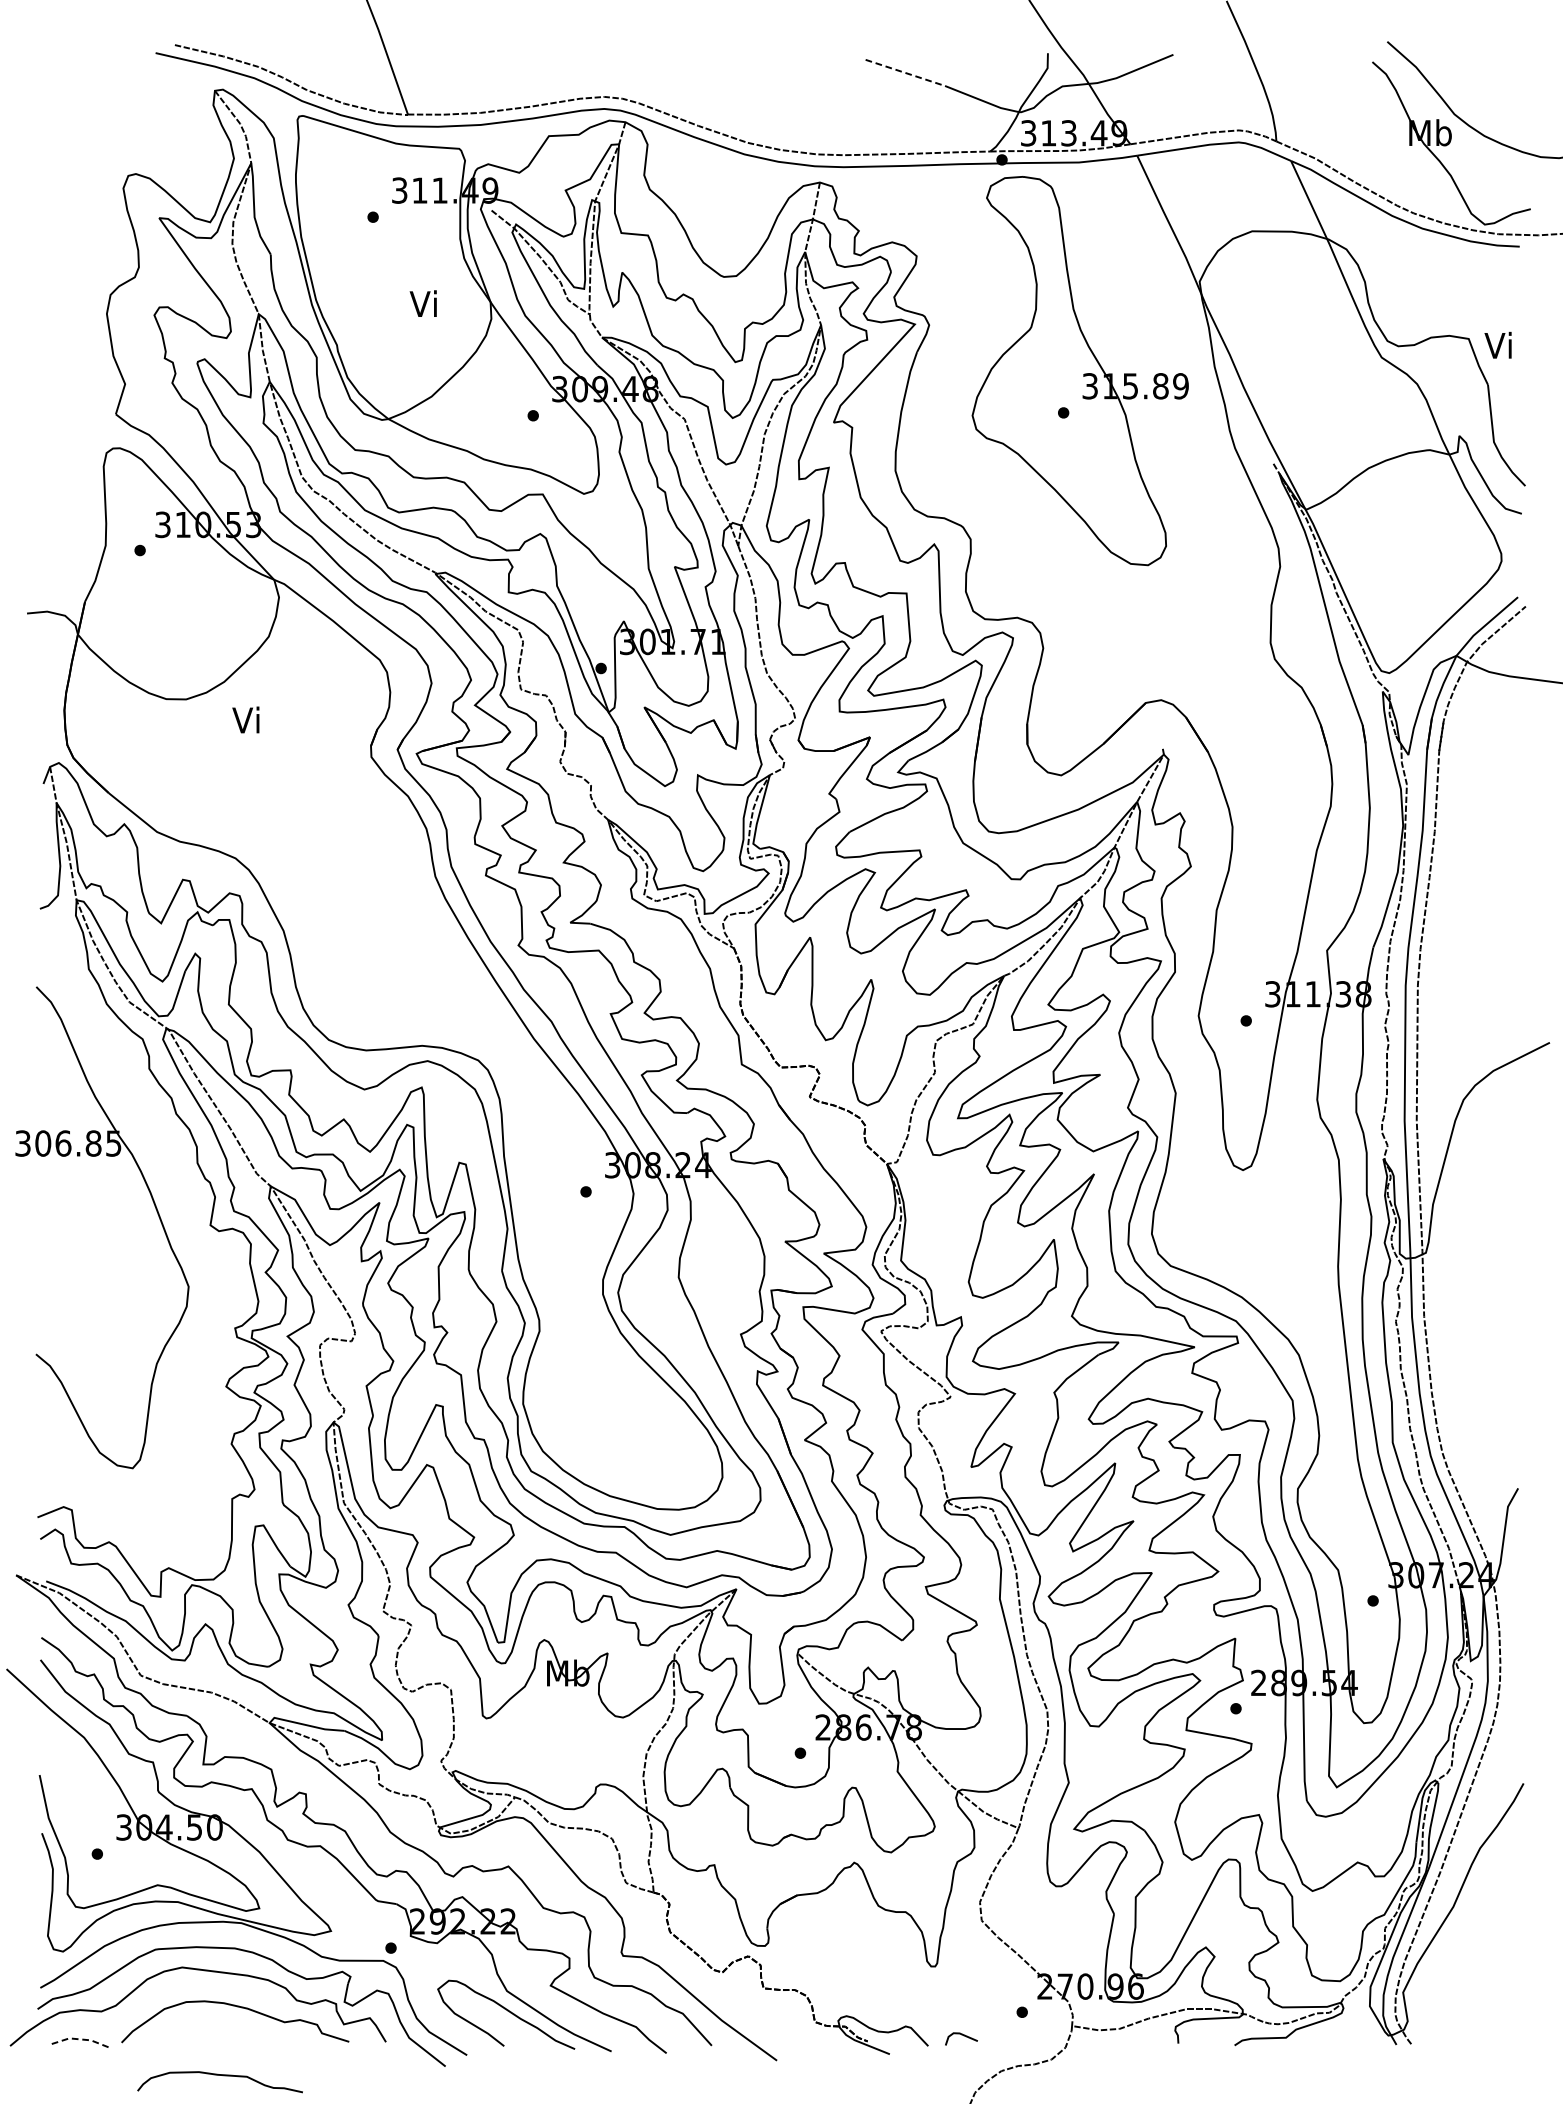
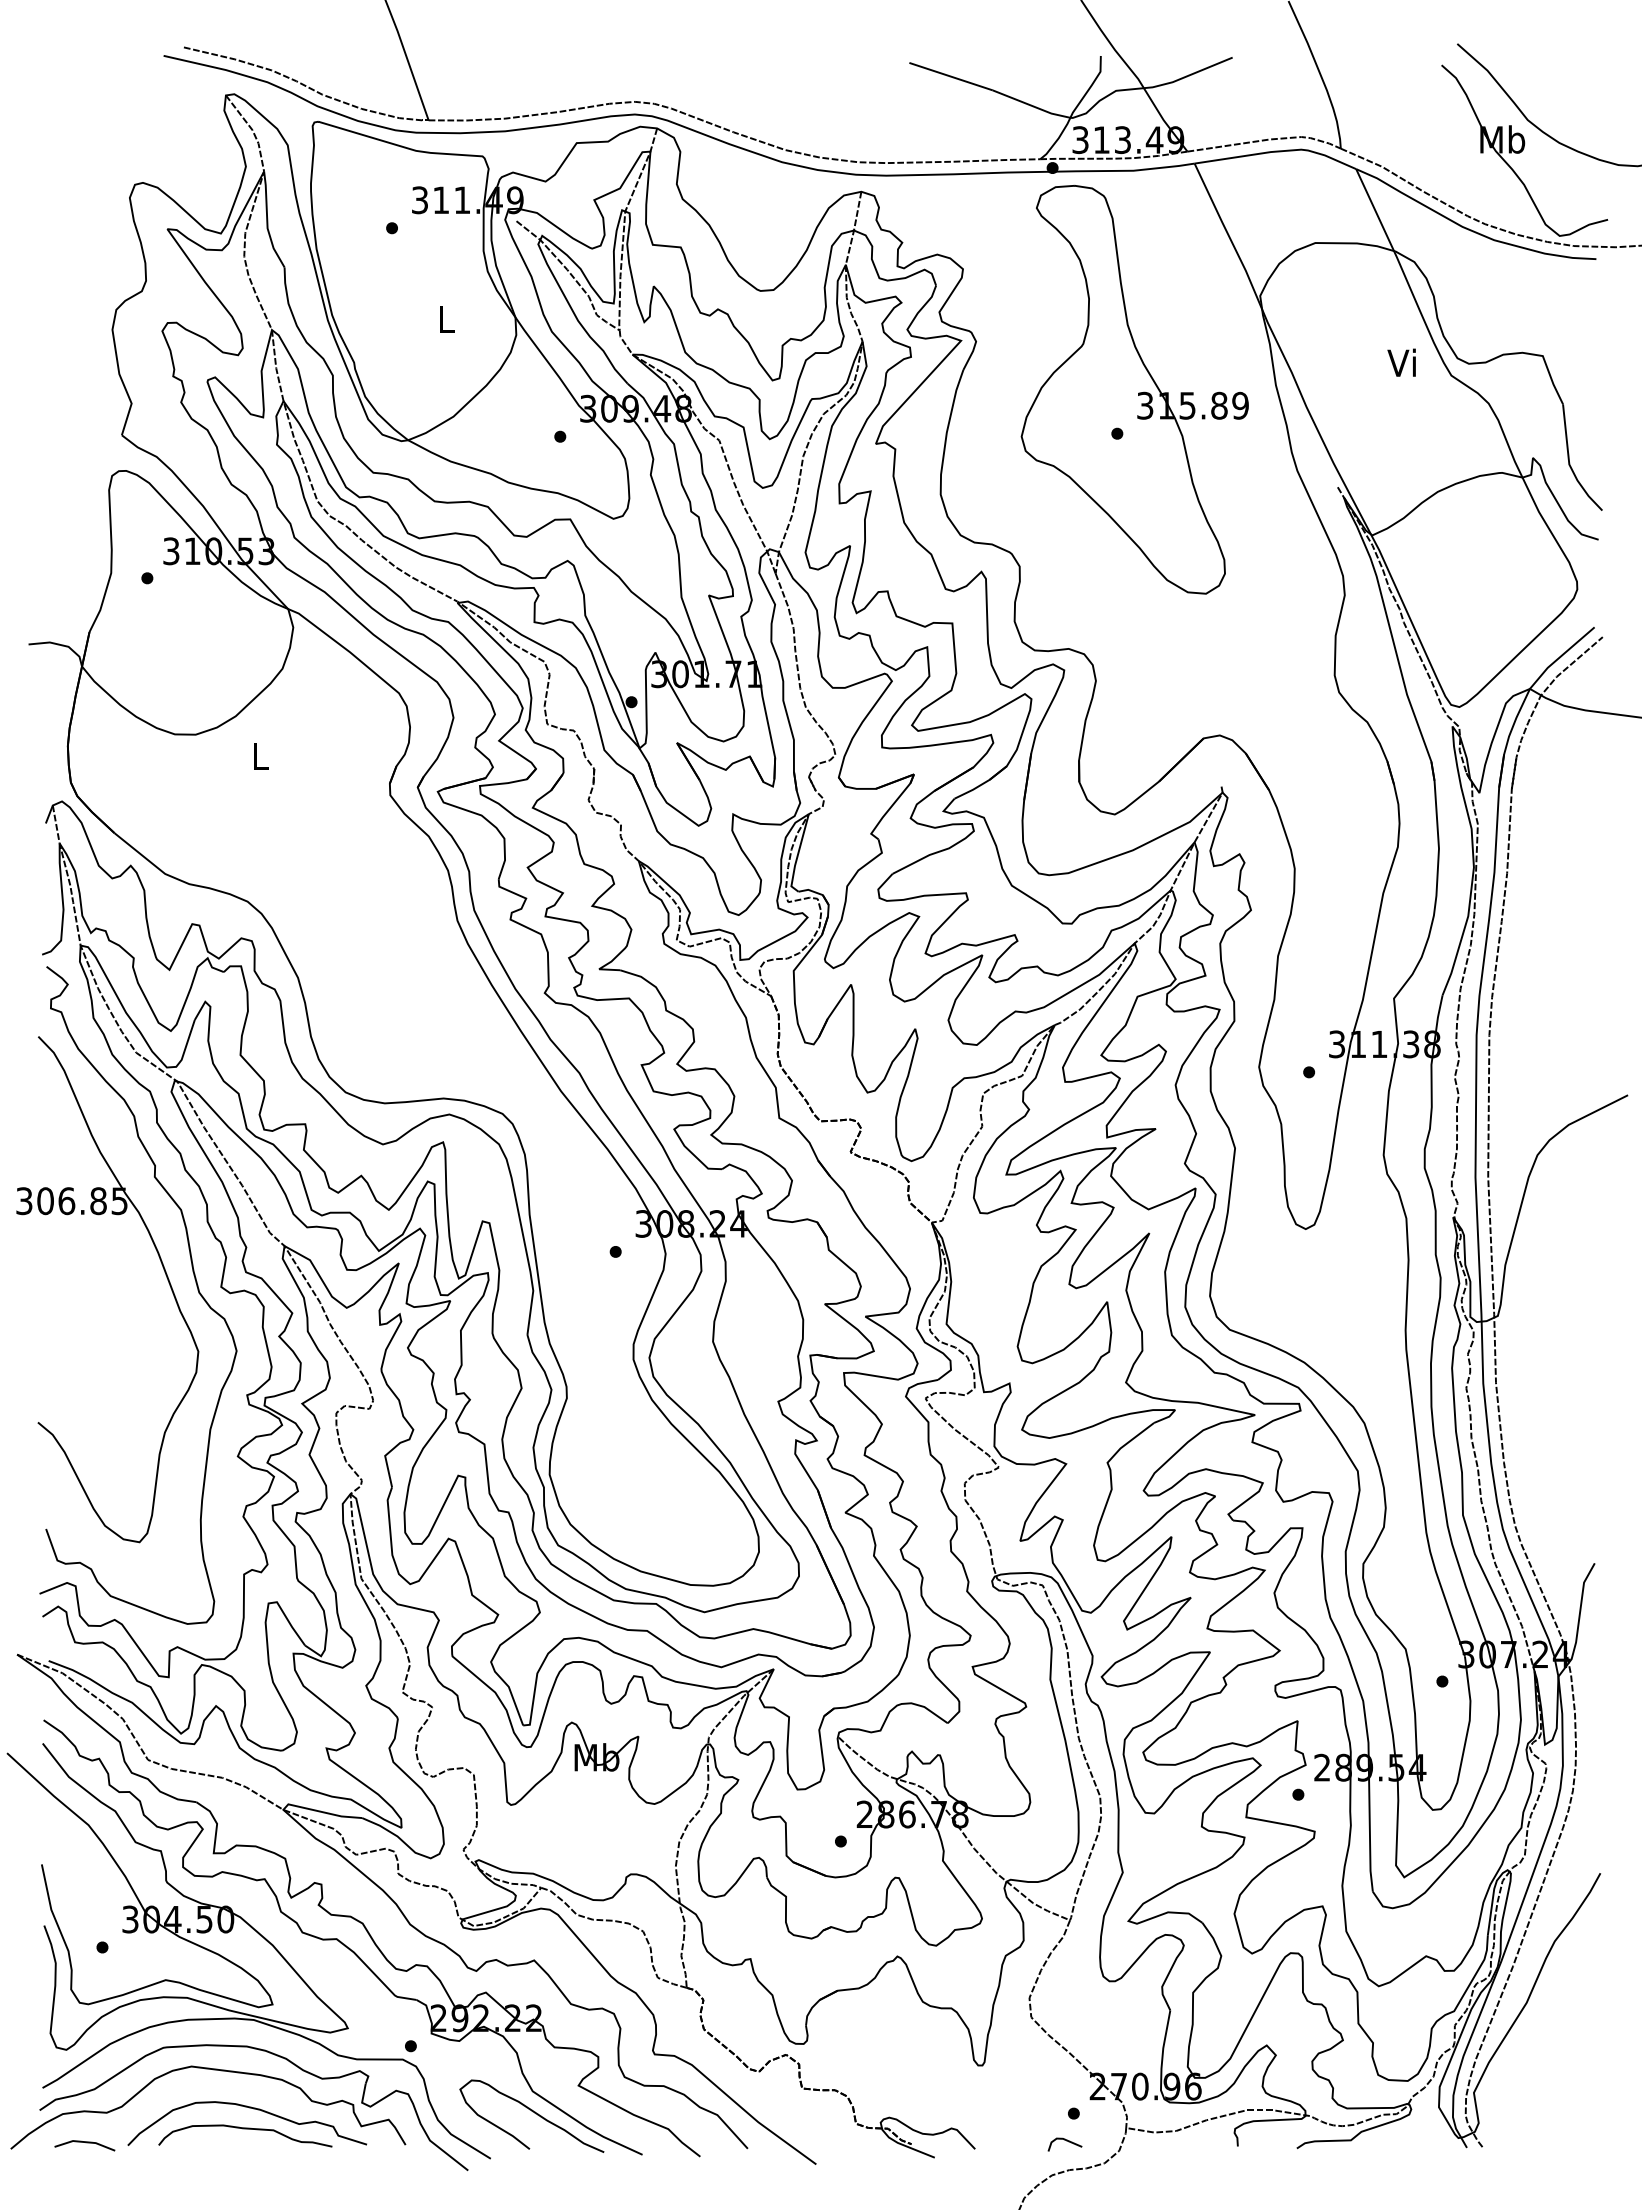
line: (905, 72) -> (951, 76), dashed -> solid
text: (423, 303) -> (444, 318), Vi -> L
text: (1497, 345) -> (1401, 362), moved
text: (245, 720) -> (258, 756), Vi -> L
curve: (185, 1221) -> (195, 1283), added
line: (962, 2035) -> (1066, 2141), moved
line: (80, 2039) -> (84, 2142), dashed -> solid
curve: (220, 2075) -> (245, 2129), moved

